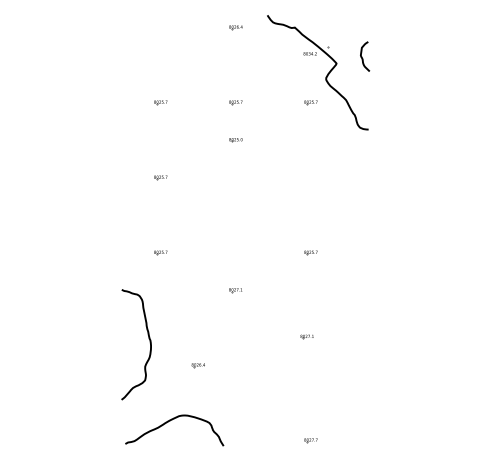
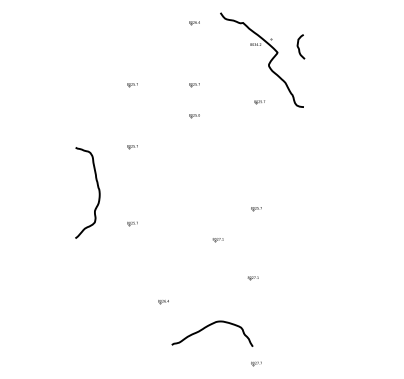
part: (310, 102) -> (259, 102), moved
part: (160, 252) -> (132, 223), moved
part: (235, 290) -> (218, 239), moved
curve: (149, 342) -> (98, 191), moved
curve: (170, 421) -> (209, 326), moved

